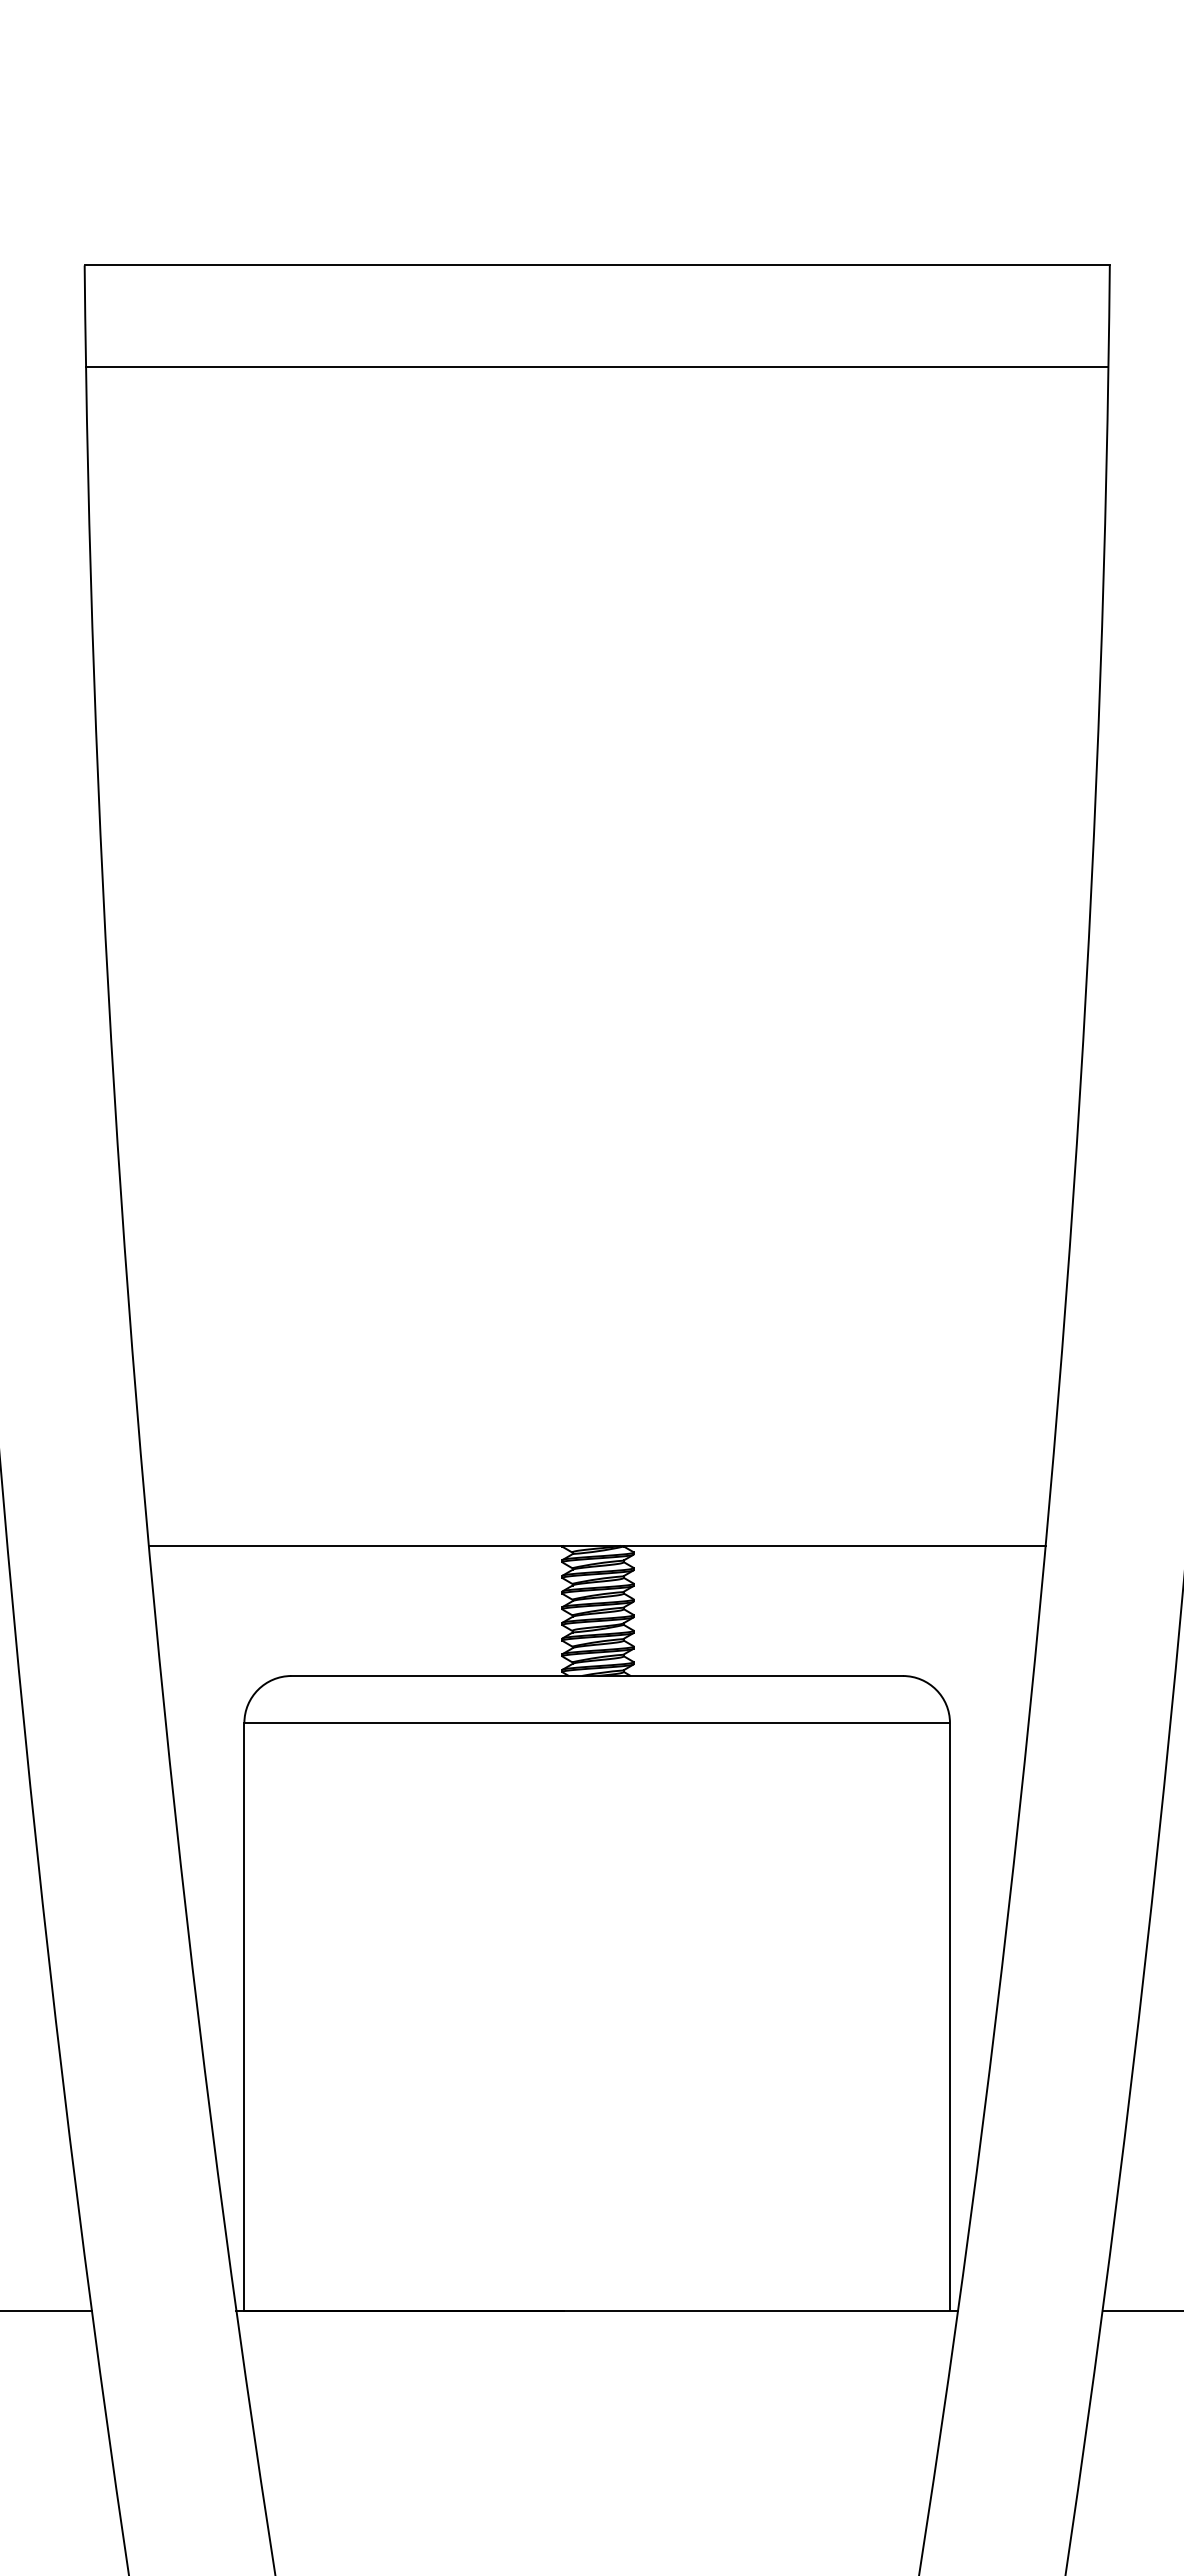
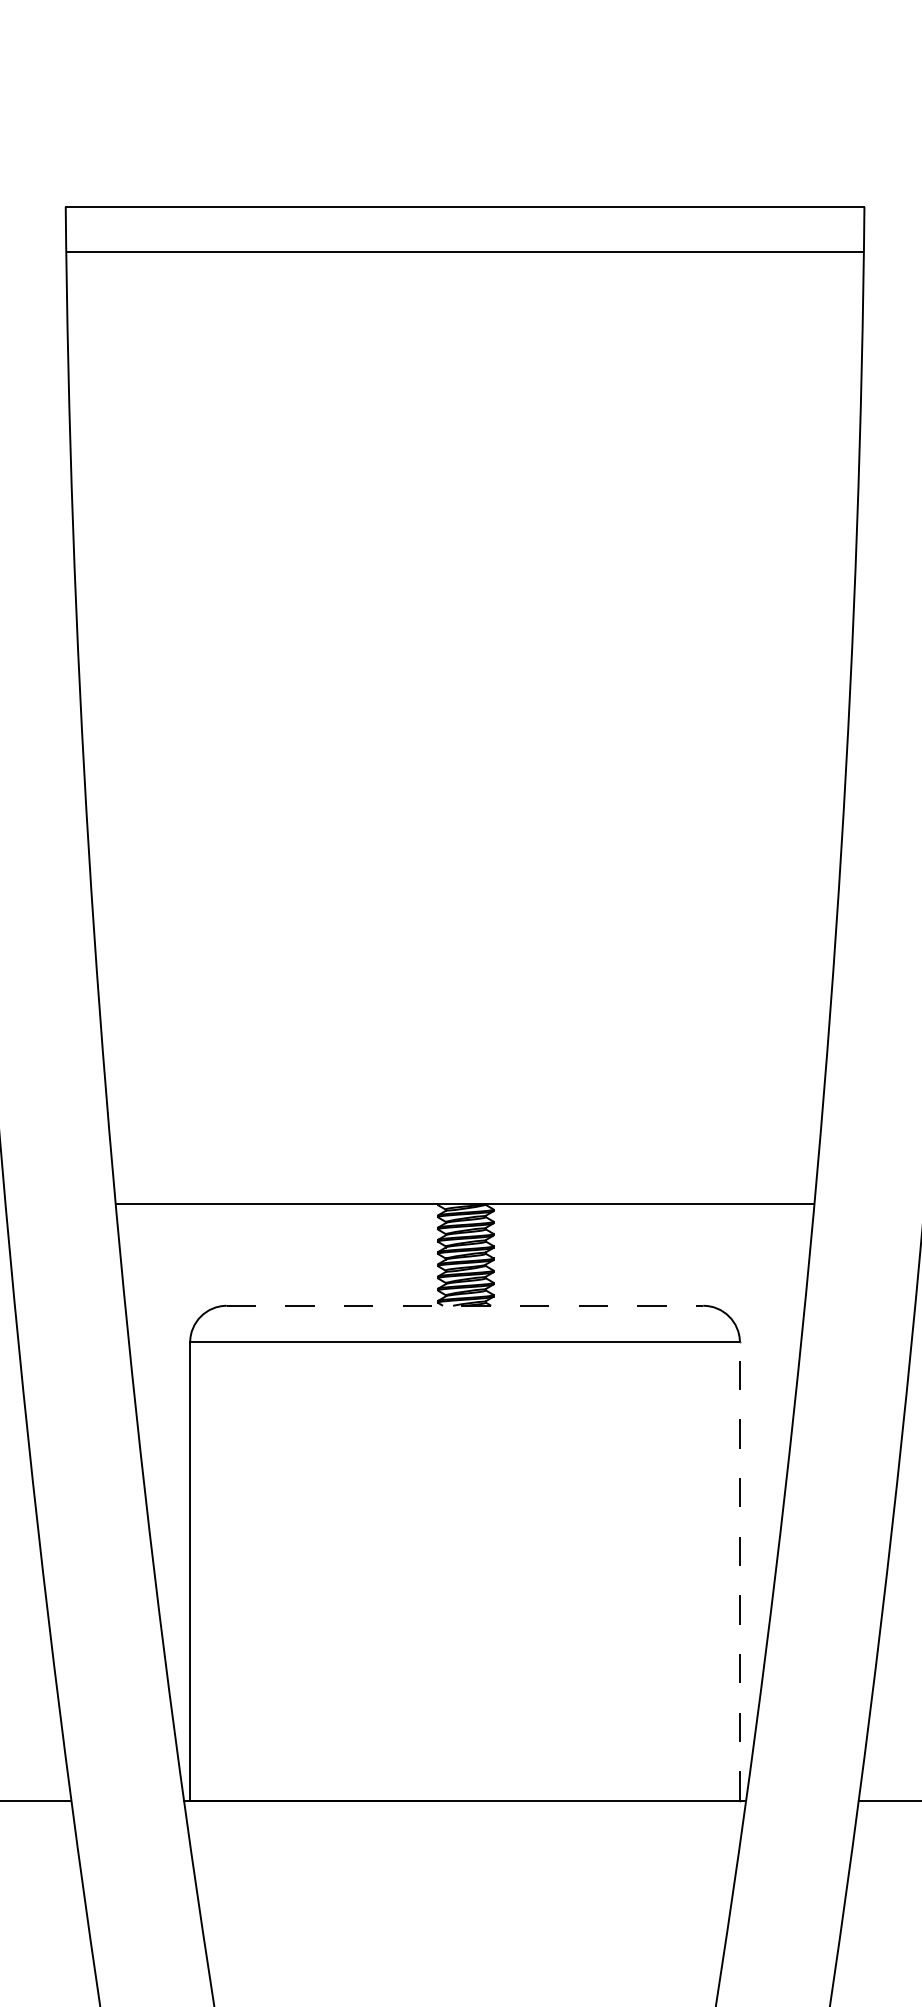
line: (597, 366) -> (465, 252), moved
line: (597, 1676) -> (465, 1306), solid -> dashed
line: (949, 2016) -> (739, 1571), solid -> dashed

